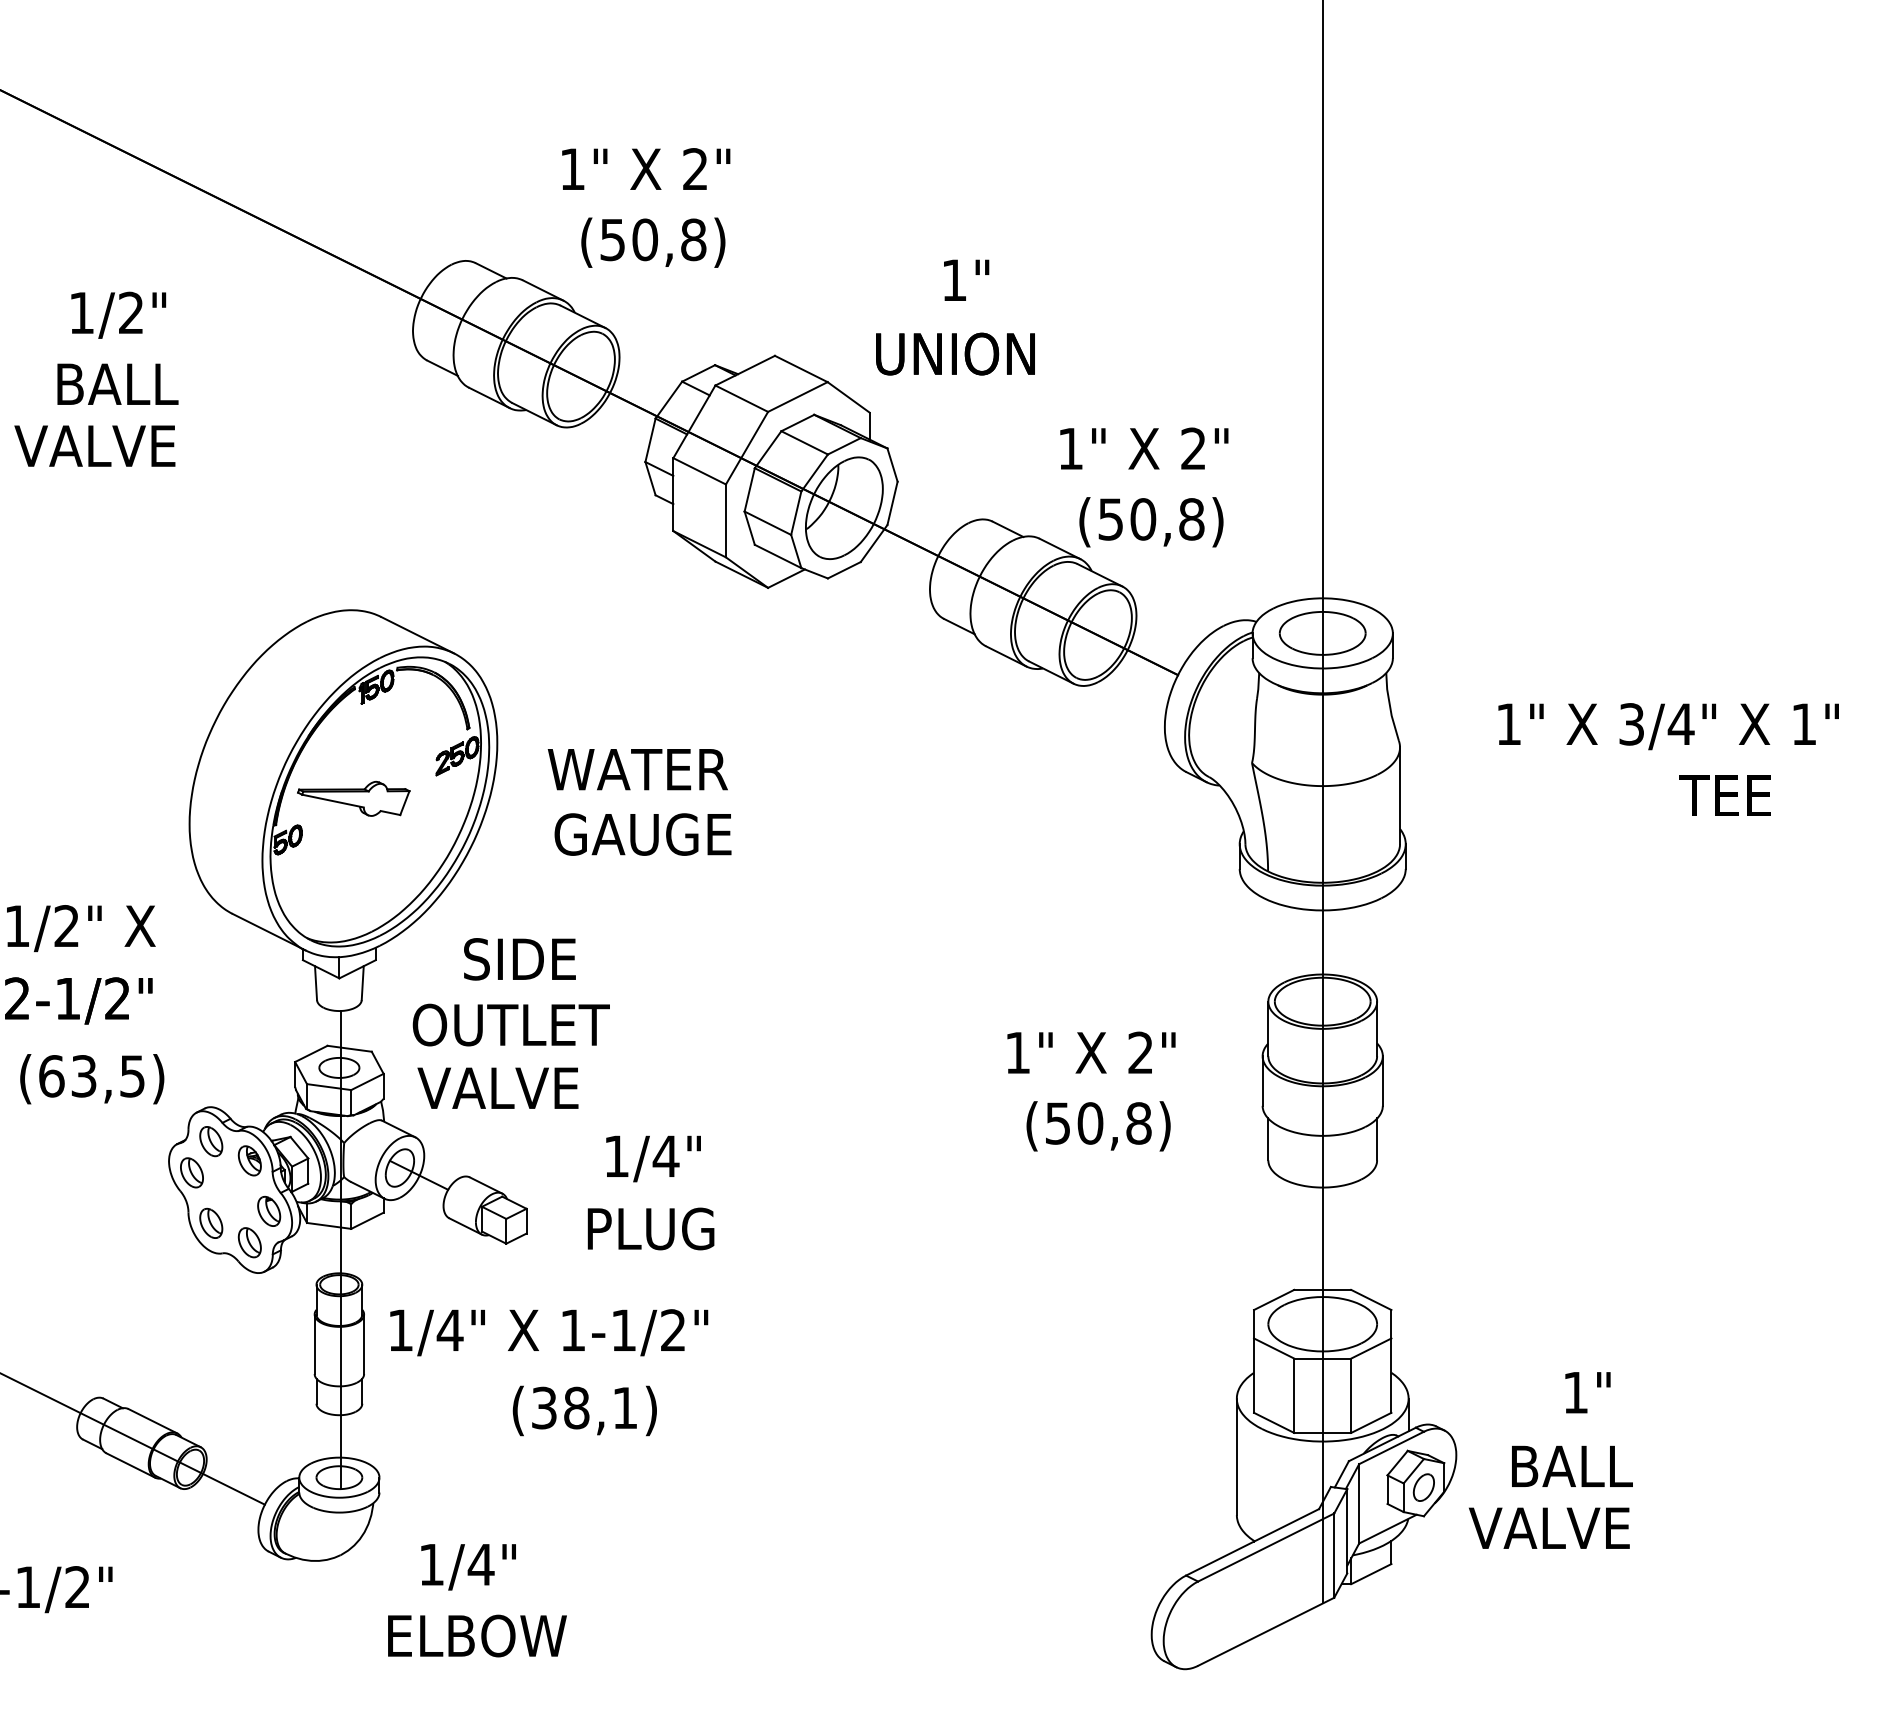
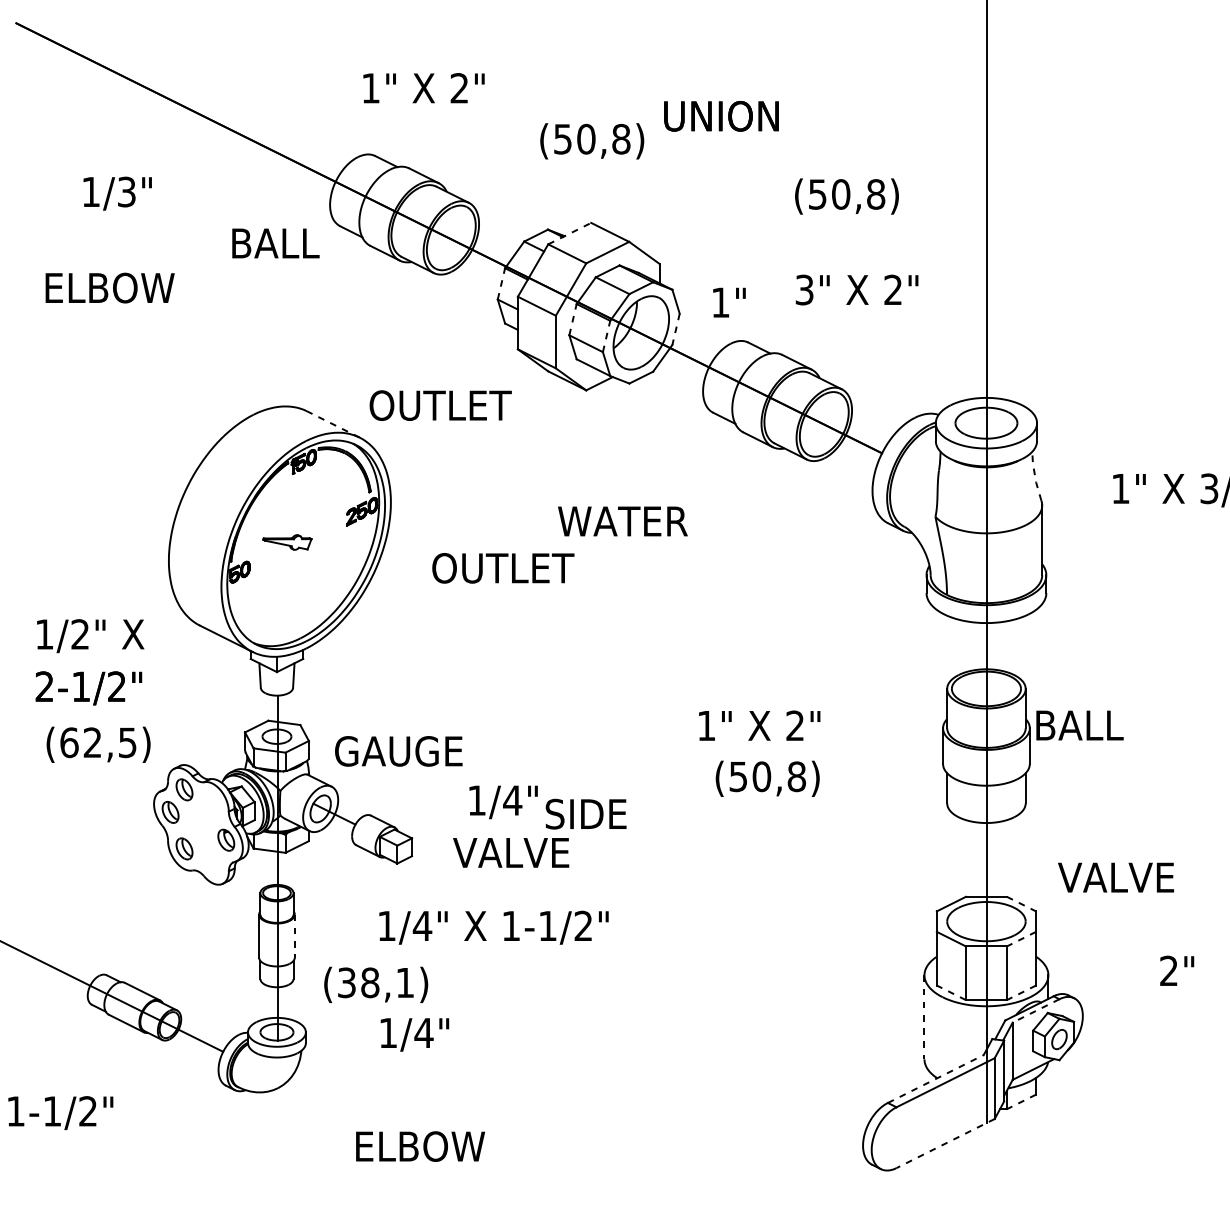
text: (646, 168) -> (424, 87), moved
text: (653, 242) -> (592, 141), moved
text: (966, 279) -> (729, 302), moved
text: (131, 313) -> (126, 192), 1/2" -> 1/3"
text: (955, 353) -> (721, 115), moved
line: (745, 370) -> (569, 233), solid -> dashed
text: (117, 383) -> (275, 242), moved
line: (650, 439) -> (501, 283), solid -> dashed
text: (105, 445) -> (108, 287), VALVE -> ELBOW
text: (1070, 448) -> (804, 289), 1" -> 3"
line: (749, 489) -> (572, 319), solid -> dashed
line: (892, 503) -> (676, 329), solid -> dashed
line: (796, 512) -> (606, 335), solid -> dashed
text: (1151, 522) -> (847, 196), moved
line: (417, 635) -> (333, 424), solid -> dashed
line: (1390, 707) -> (1035, 476), solid -> dashed
text: (637, 769) -> (622, 521), moved
part: (353, 798) -> (287, 542), size x0.6
text: (655, 834) -> (505, 568), GAUGE -> OUTLET
text: (519, 959) -> (585, 814), moved
text: (510, 1024) -> (440, 405), moved
text: (1091, 1052) -> (759, 725), moved
text: (83, 1076) -> (92, 742), (63,5) -> (62,5)
text: (506, 1088) -> (397, 751), VALVE -> GAUGE
text: (1098, 1126) -> (767, 778), moved
part: (249, 1160) -> (212, 803), removed
text: (663, 1228) -> (510, 852), PLUG -> VALVE
part: (249, 1242) -> (212, 862), removed
line: (1371, 1300) -> (1021, 904), solid -> dashed
text: (549, 1332) -> (494, 927), moved
line: (364, 1344) -> (295, 936), solid -> dashed
line: (1370, 1348) -> (1020, 939), solid -> dashed
text: (1575, 1392) -> (1168, 970), 1" -> 2"
text: (584, 1410) -> (375, 984), moved
line: (1273, 1422) -> (950, 992), solid -> dashed
line: (1370, 1423) -> (1020, 993), solid -> dashed
line: (1391, 1448) -> (1036, 1011), solid -> dashed
line: (1236, 1457) -> (924, 1017), solid -> dashed
text: (1572, 1465) -> (1080, 724), moved
text: (1549, 1527) -> (1116, 877), moved
line: (1253, 1542) -> (936, 1079), solid -> dashed
text: (468, 1567) -> (414, 1035), moved
line: (1370, 1574) -> (1020, 1102), solid -> dashed
line: (1265, 1632) -> (945, 1144), solid -> dashed
text: (477, 1635) -> (420, 1146), moved

